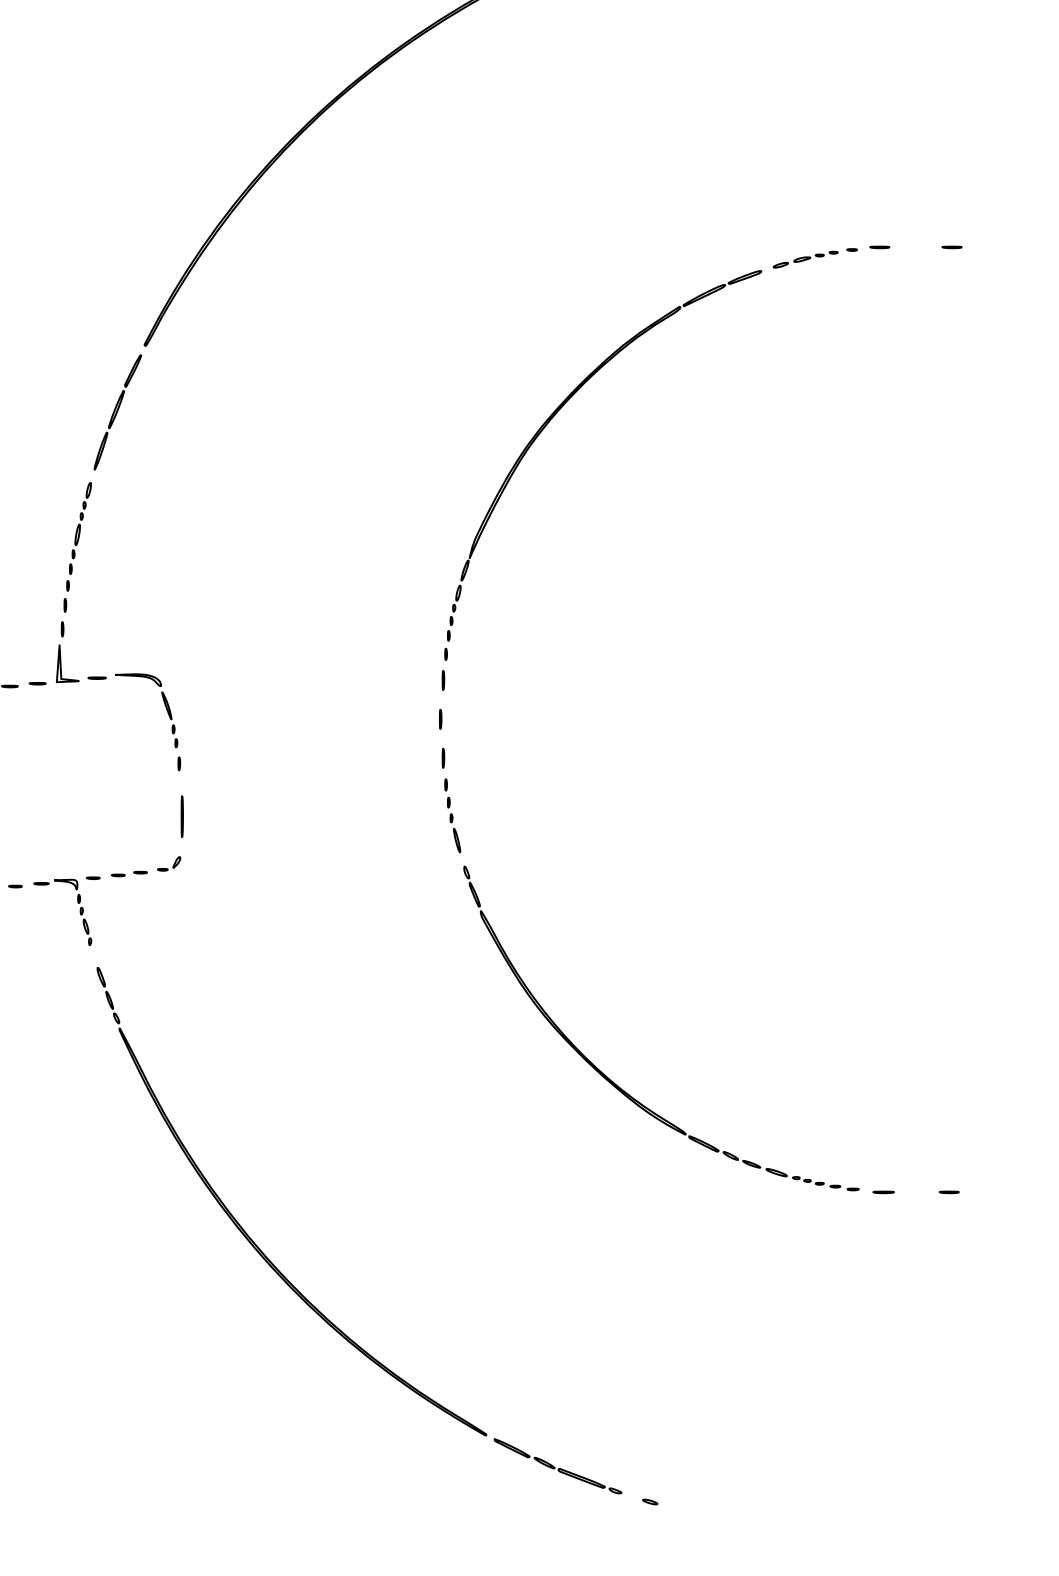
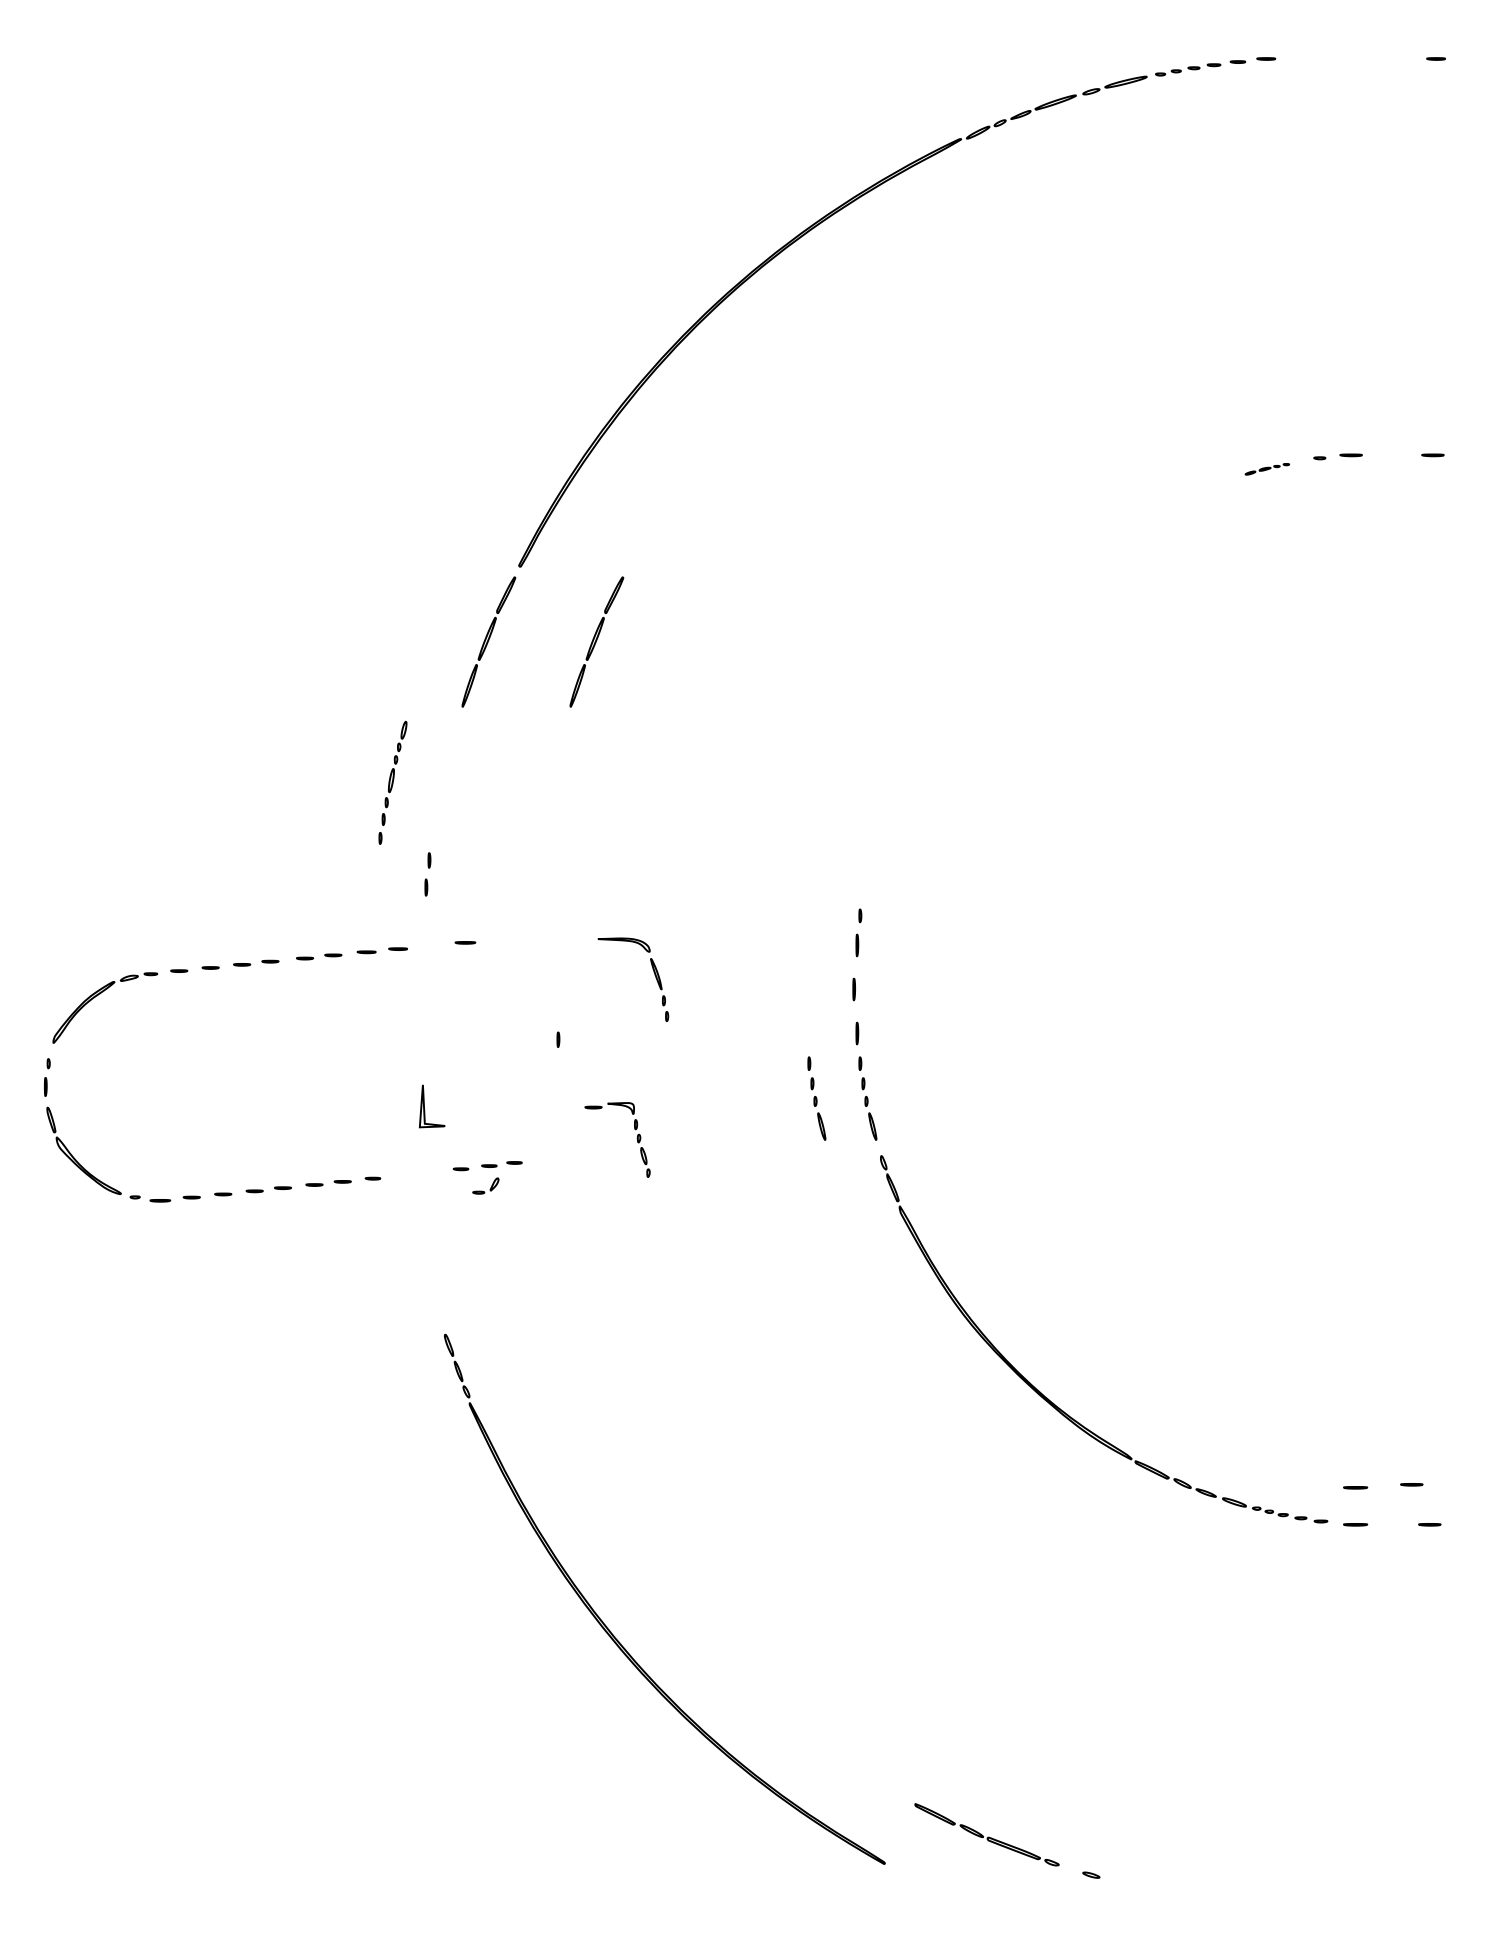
part: (805, 259) -> (1267, 469), size x0.6
part: (212, 411) -> (596, 641), added
part: (554, 417) -> (982, 647), removed
part: (78, 536) -> (392, 782), moved
part: (60, 663) -> (424, 1106), moved
part: (164, 704) -> (653, 972), moved
part: (407, 815) -> (816, 1098), added
line: (182, 816) -> (561, 1099), removed
part: (168, 863) -> (485, 1185), moved
part: (79, 911) -> (636, 1138), moved
line: (933, 1156) -> (1411, 1484), added
line: (883, 1159) -> (1355, 1487), added
part: (247, 1233) -> (614, 1635), moved

